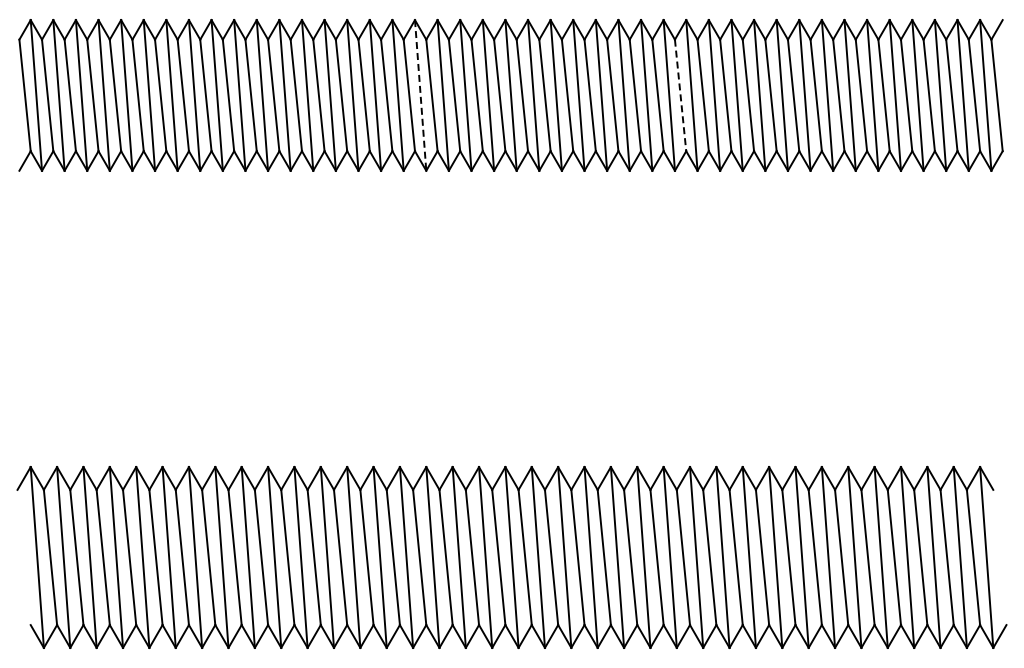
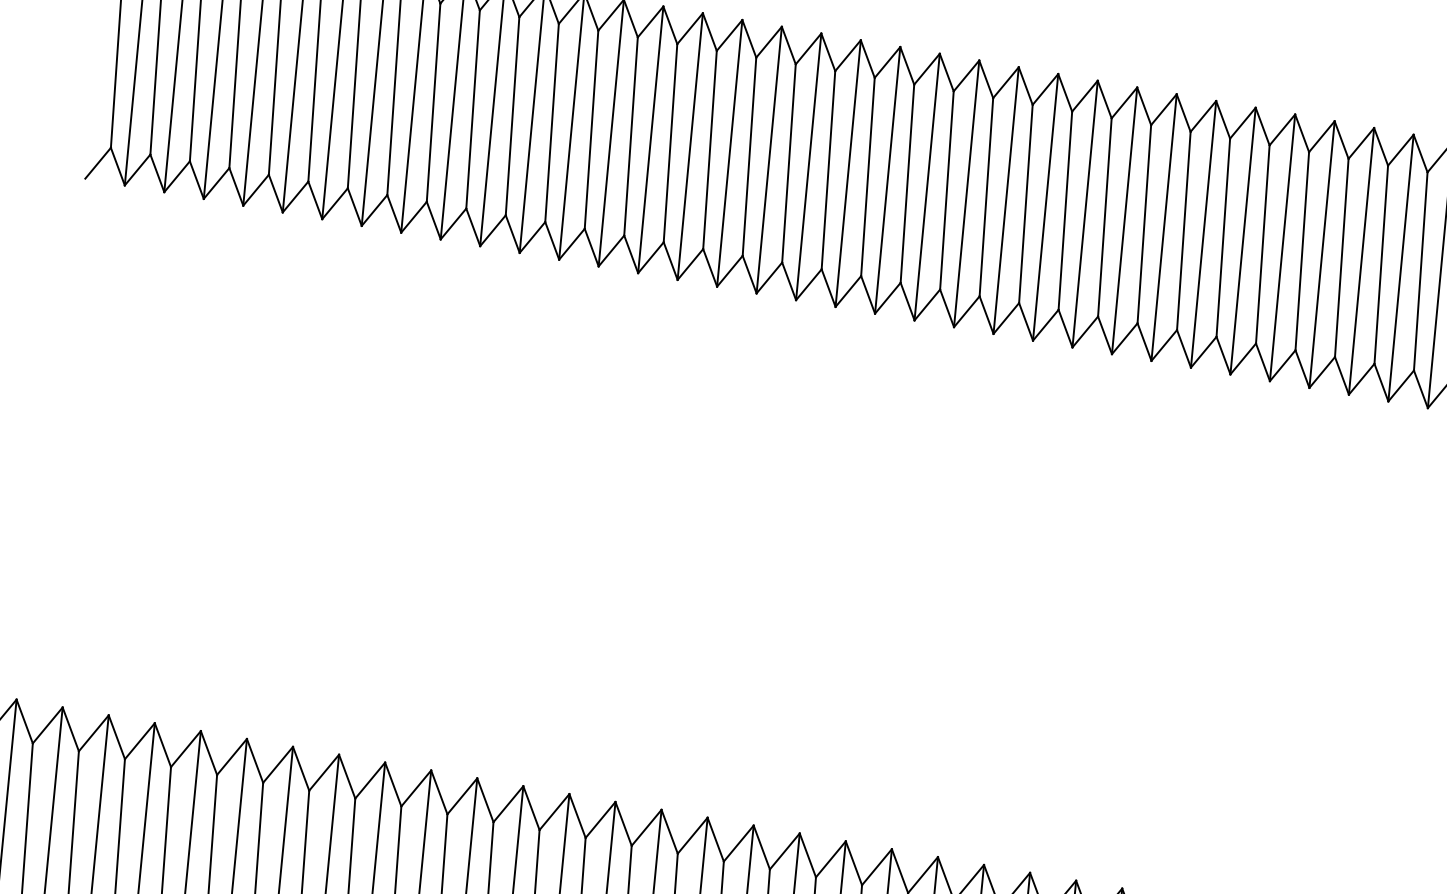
line: (420, 95) -> (808, 166), dashed -> solid
line: (680, 95) -> (1262, 244), dashed -> solid

